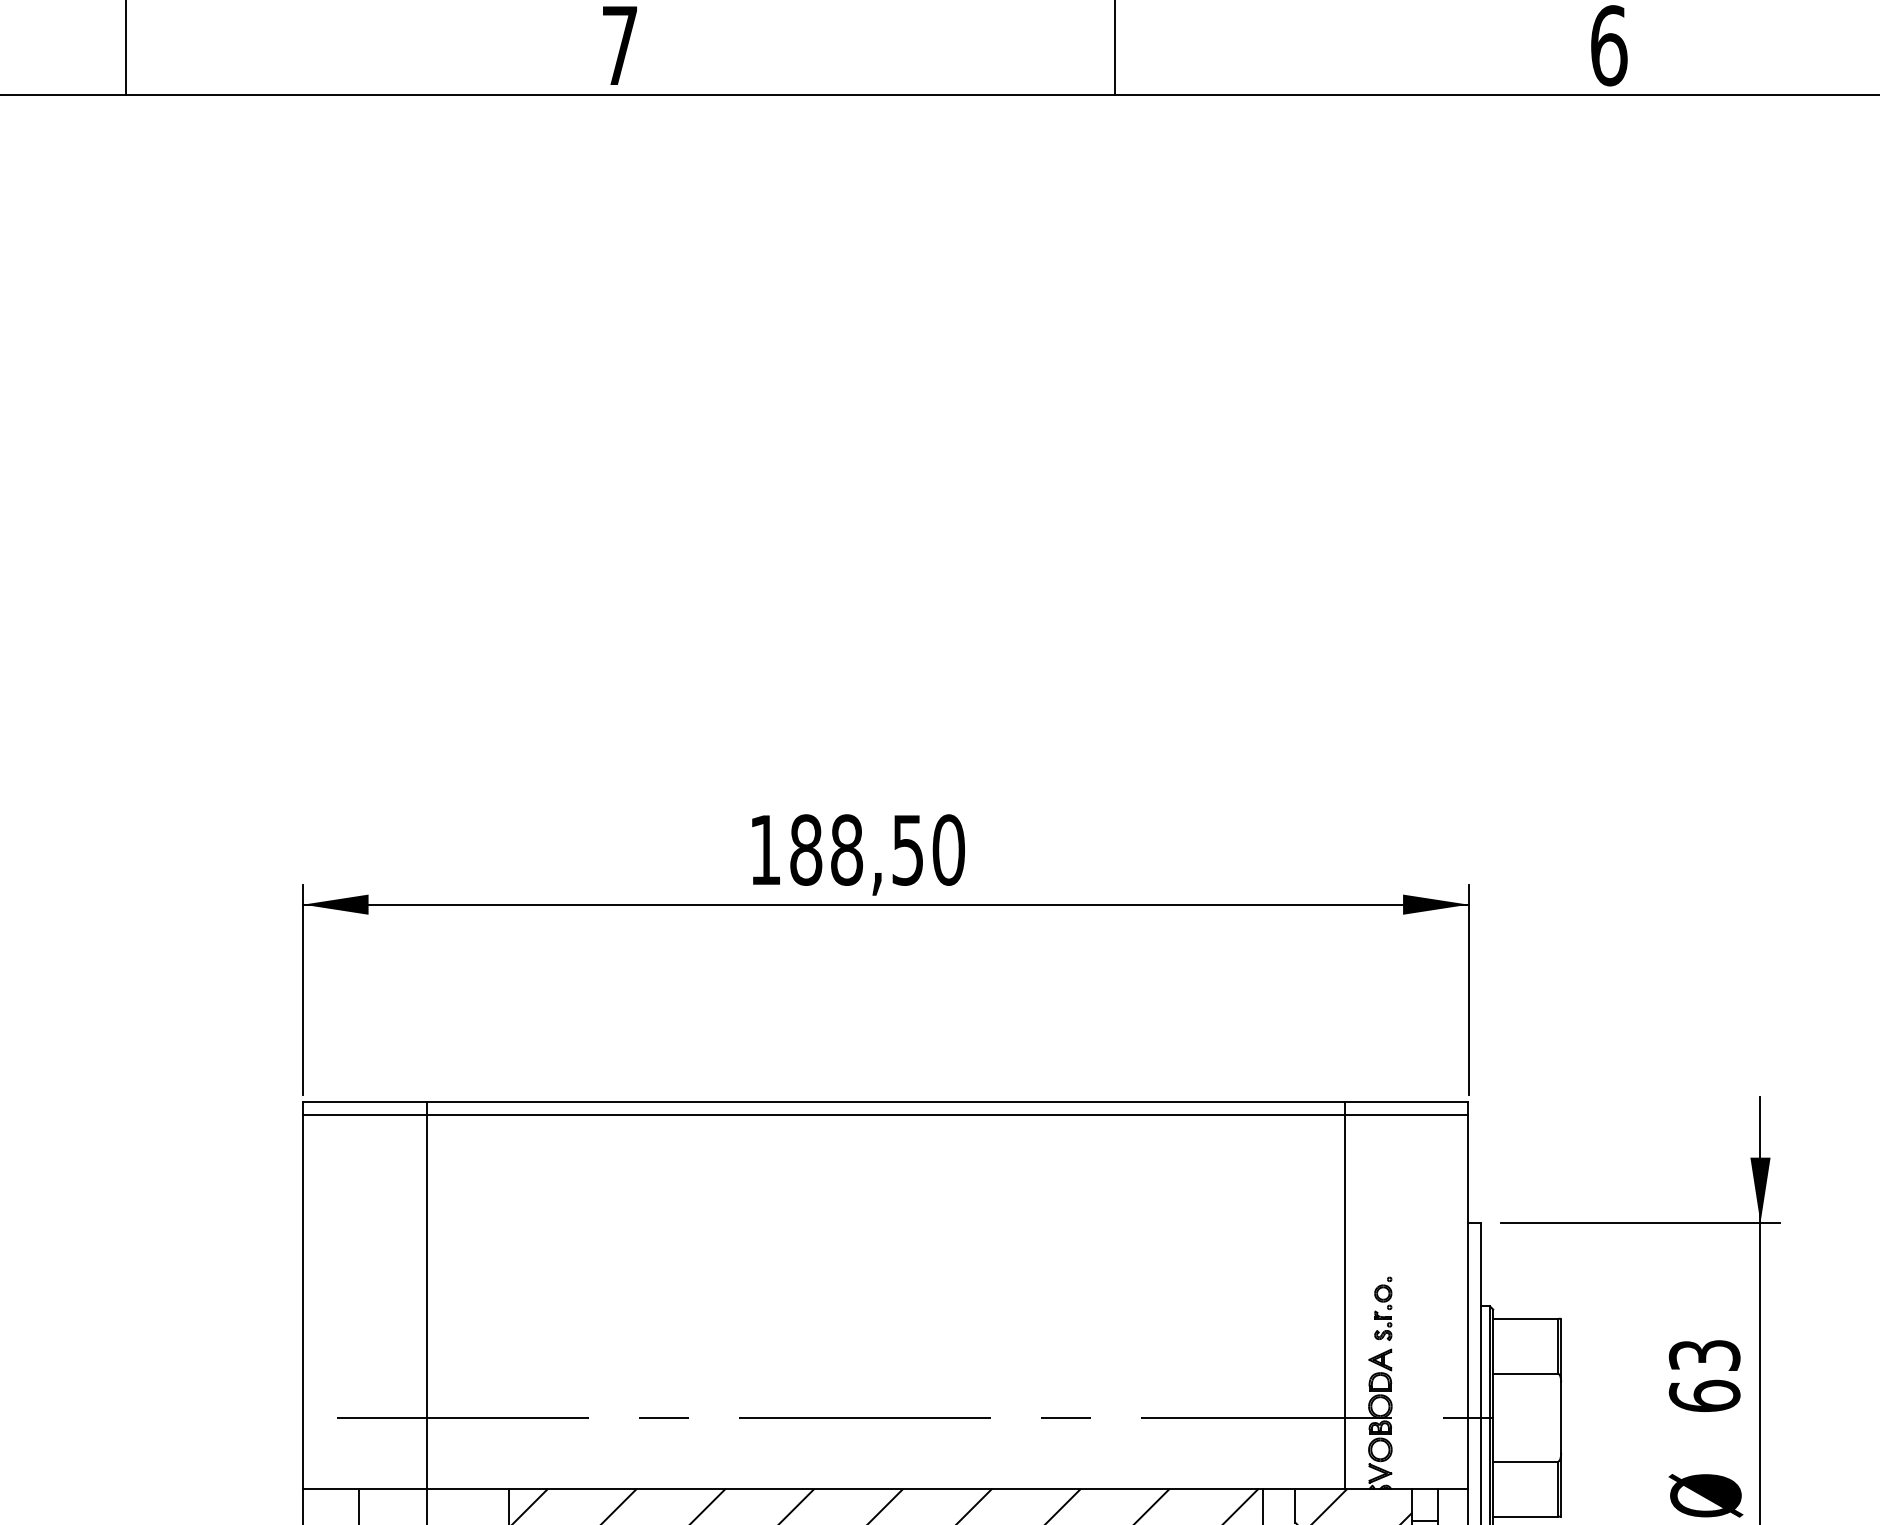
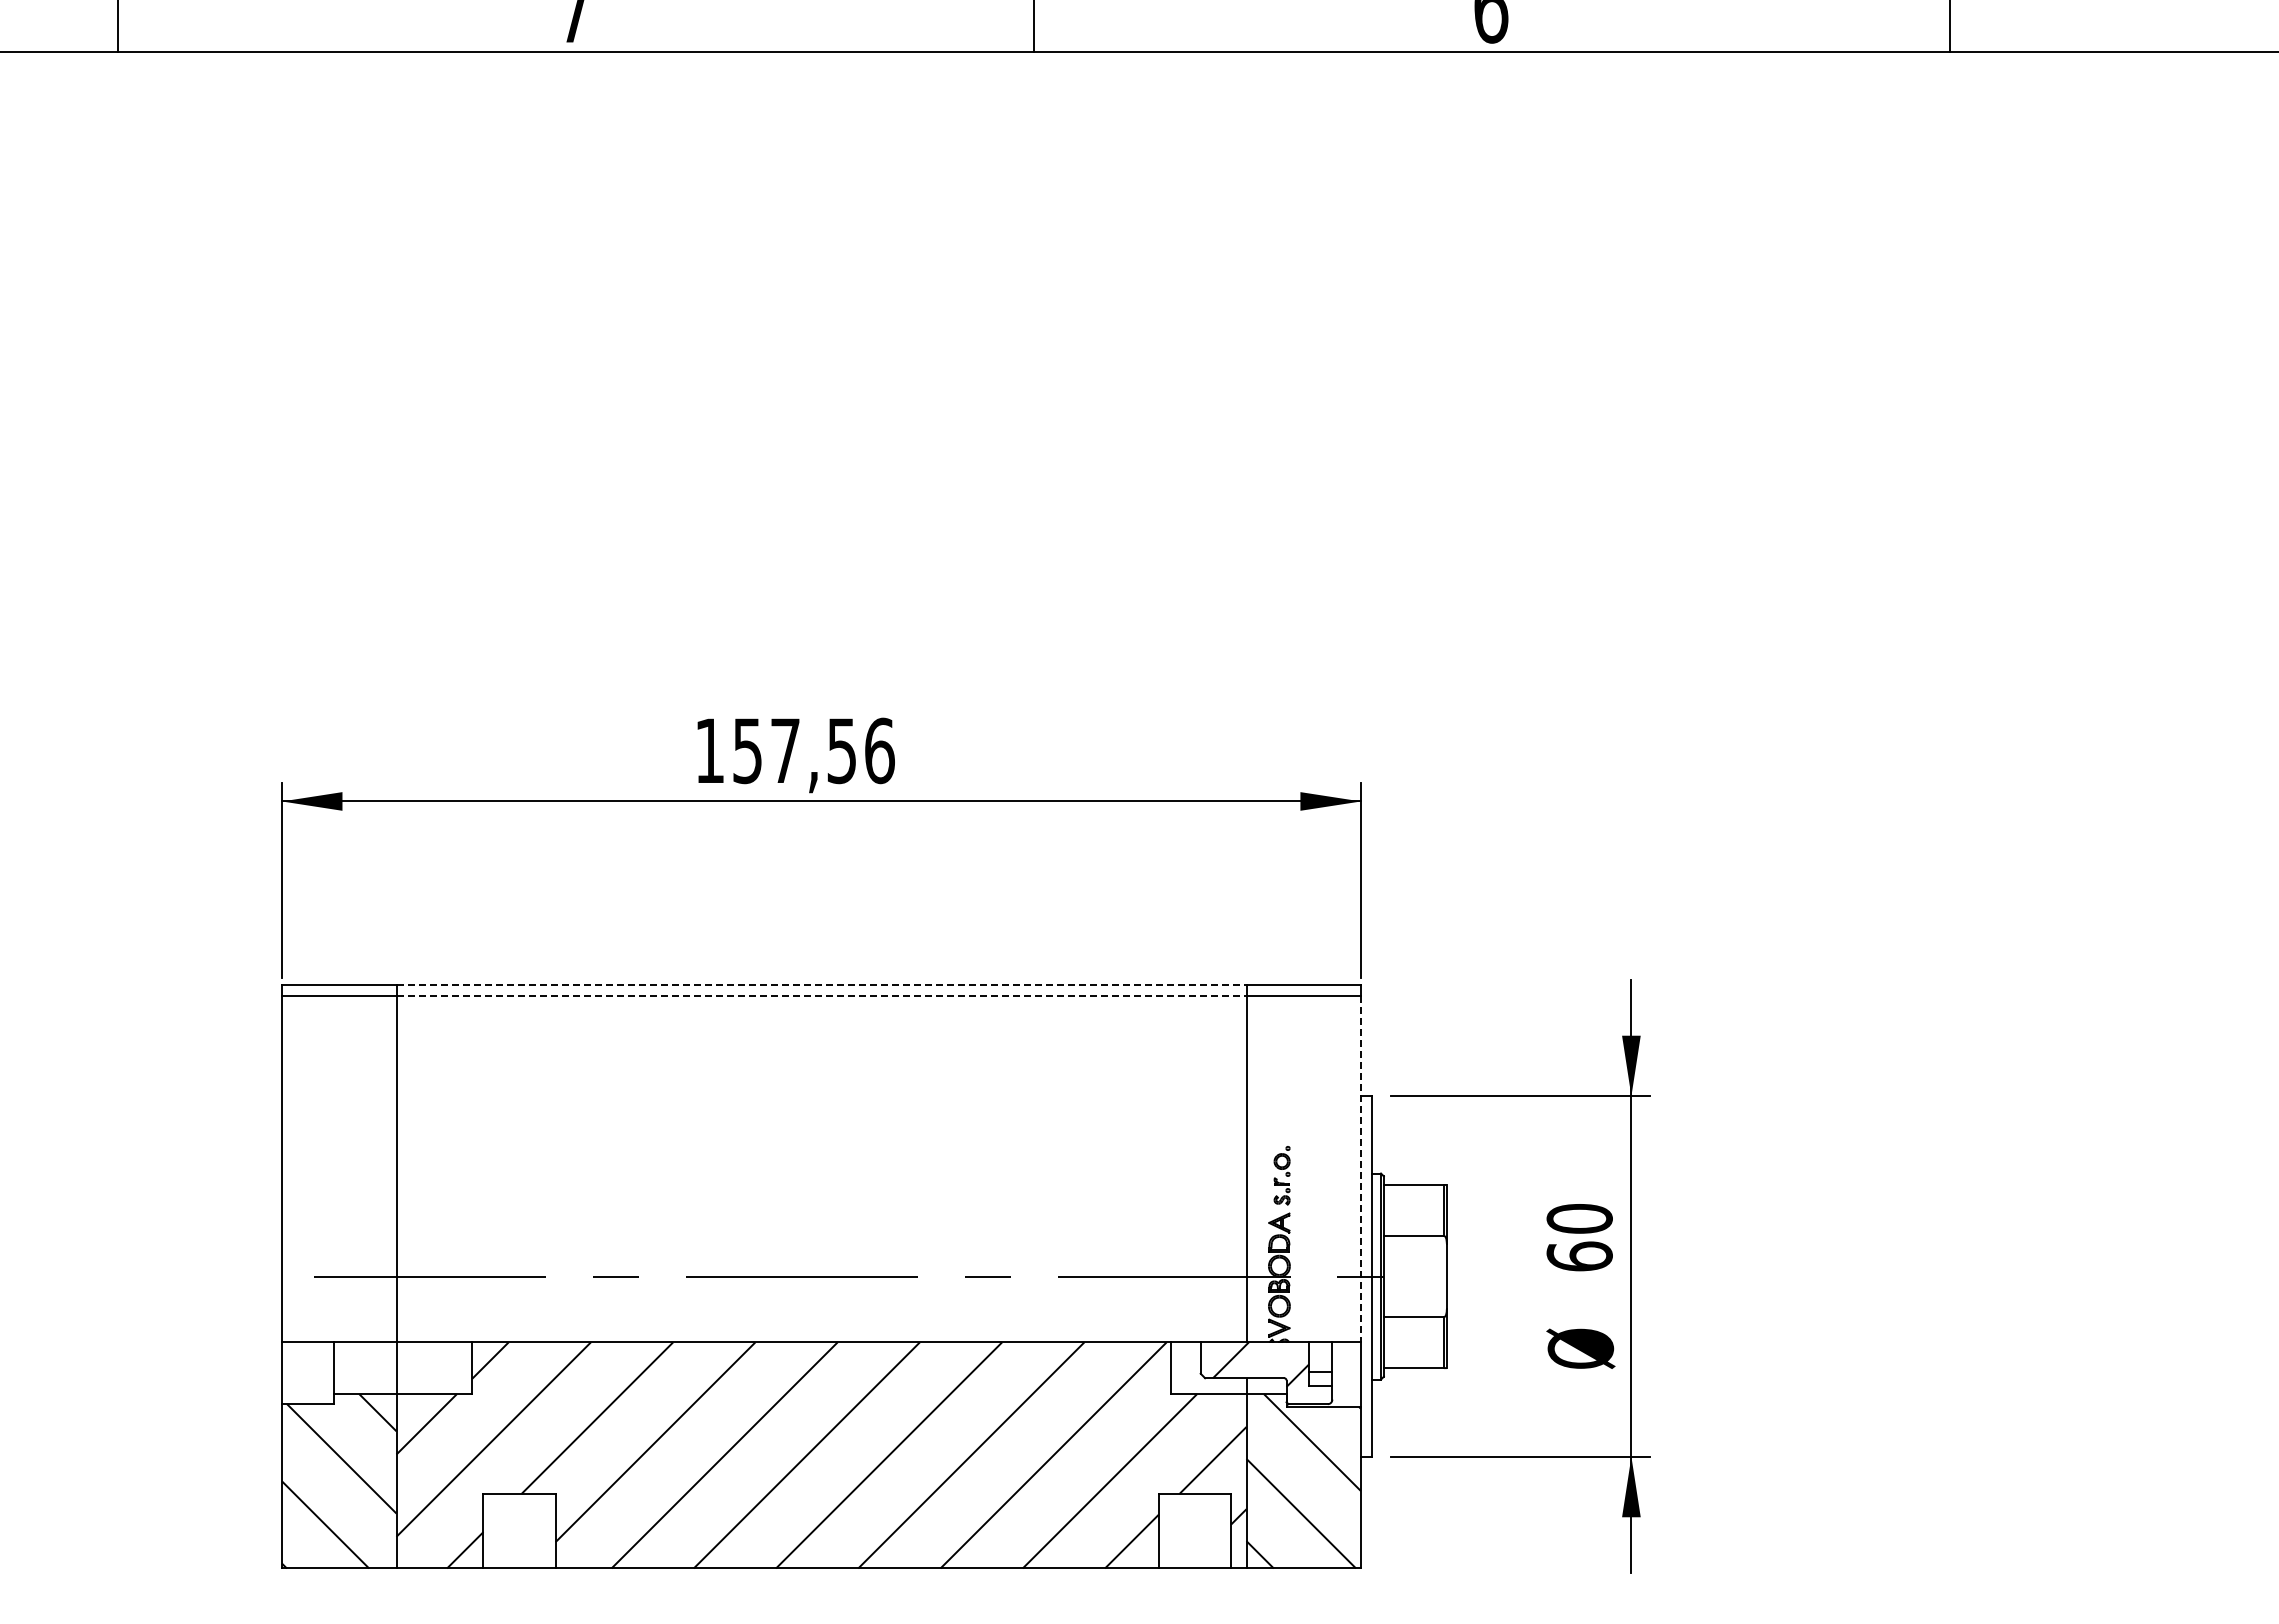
text: (877, 849) -> (813, 750), 188,50 -> 157,56
line: (885, 1102) -> (821, 984), solid -> dashed
line: (885, 1115) -> (821, 996), solid -> dashed
line: (1467, 1302) -> (1360, 1169), solid -> dashed
text: (1704, 1355) -> (1579, 1218), 63 -> 60

